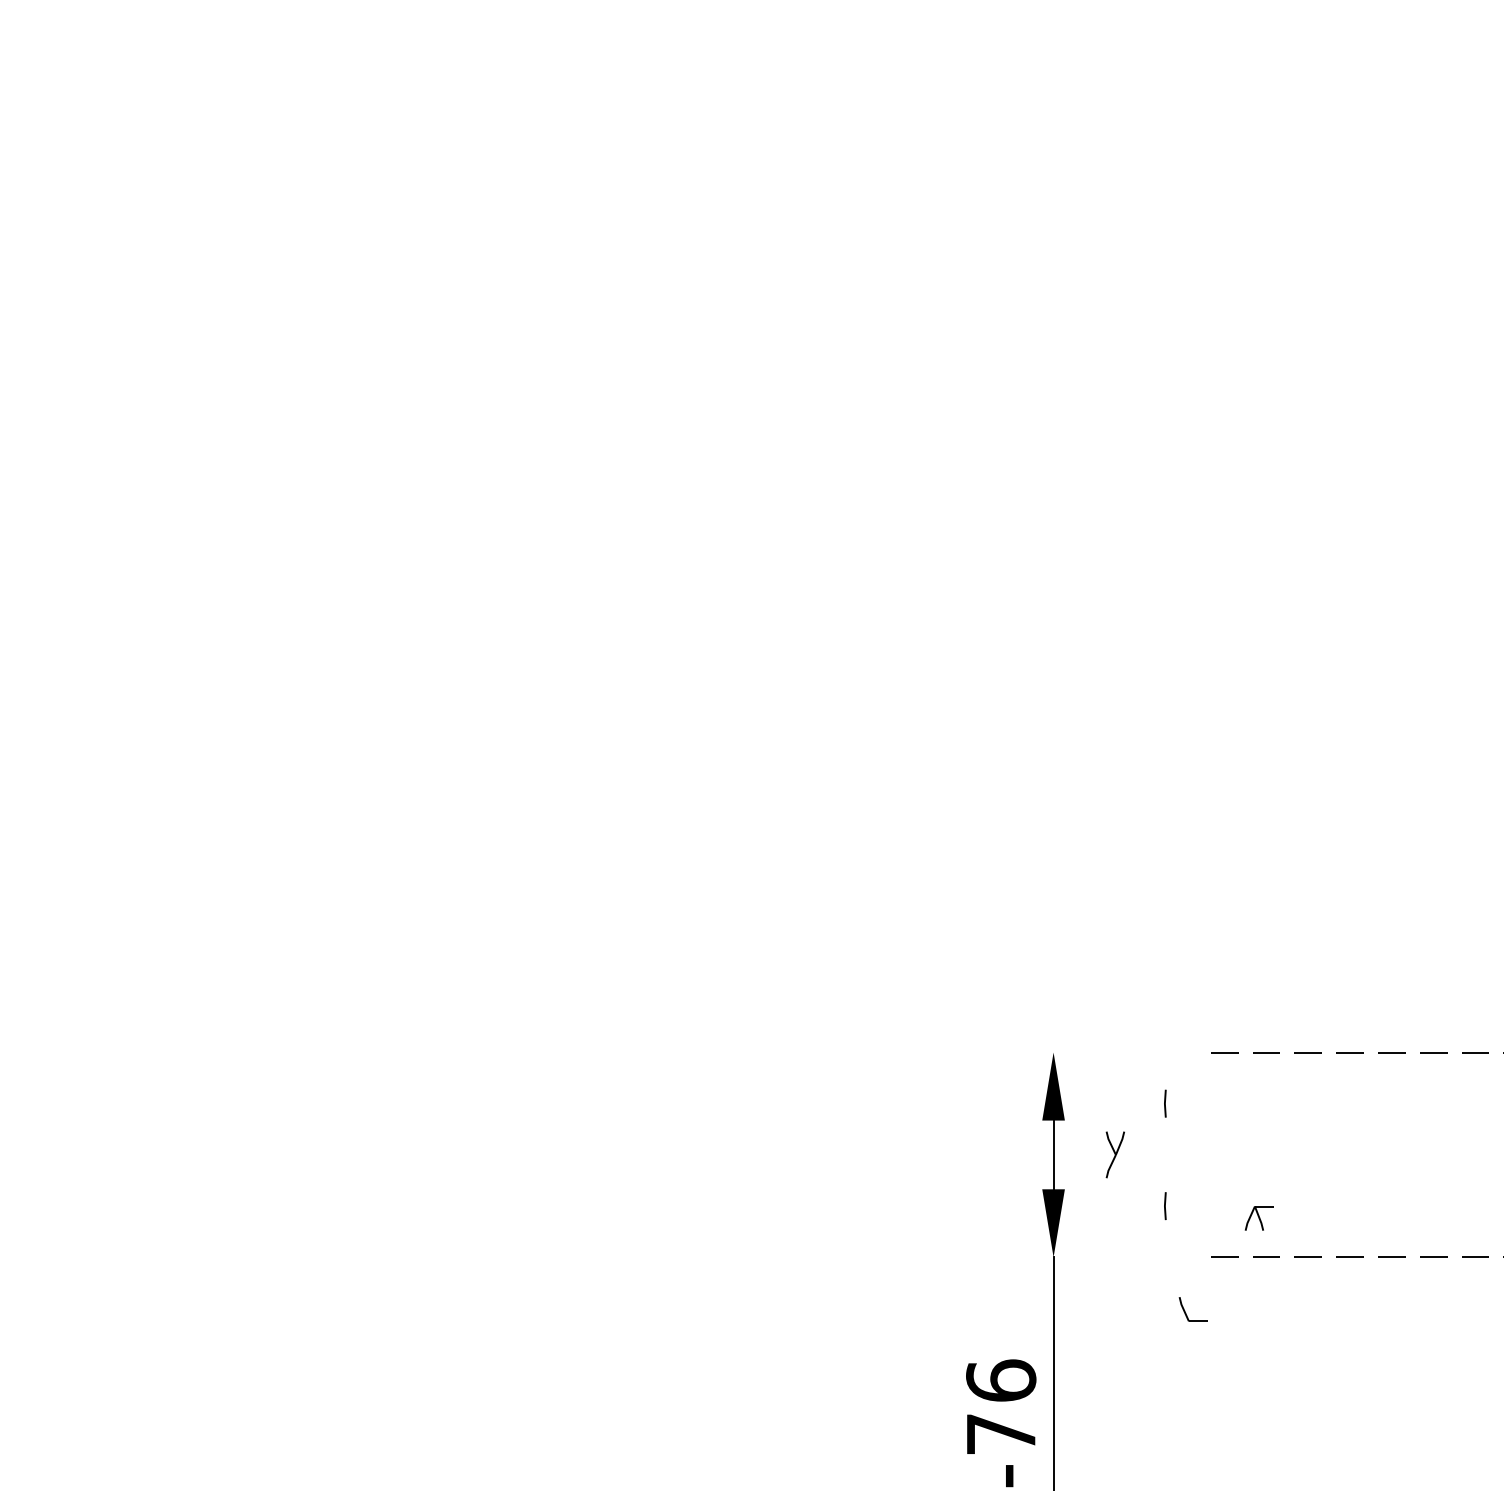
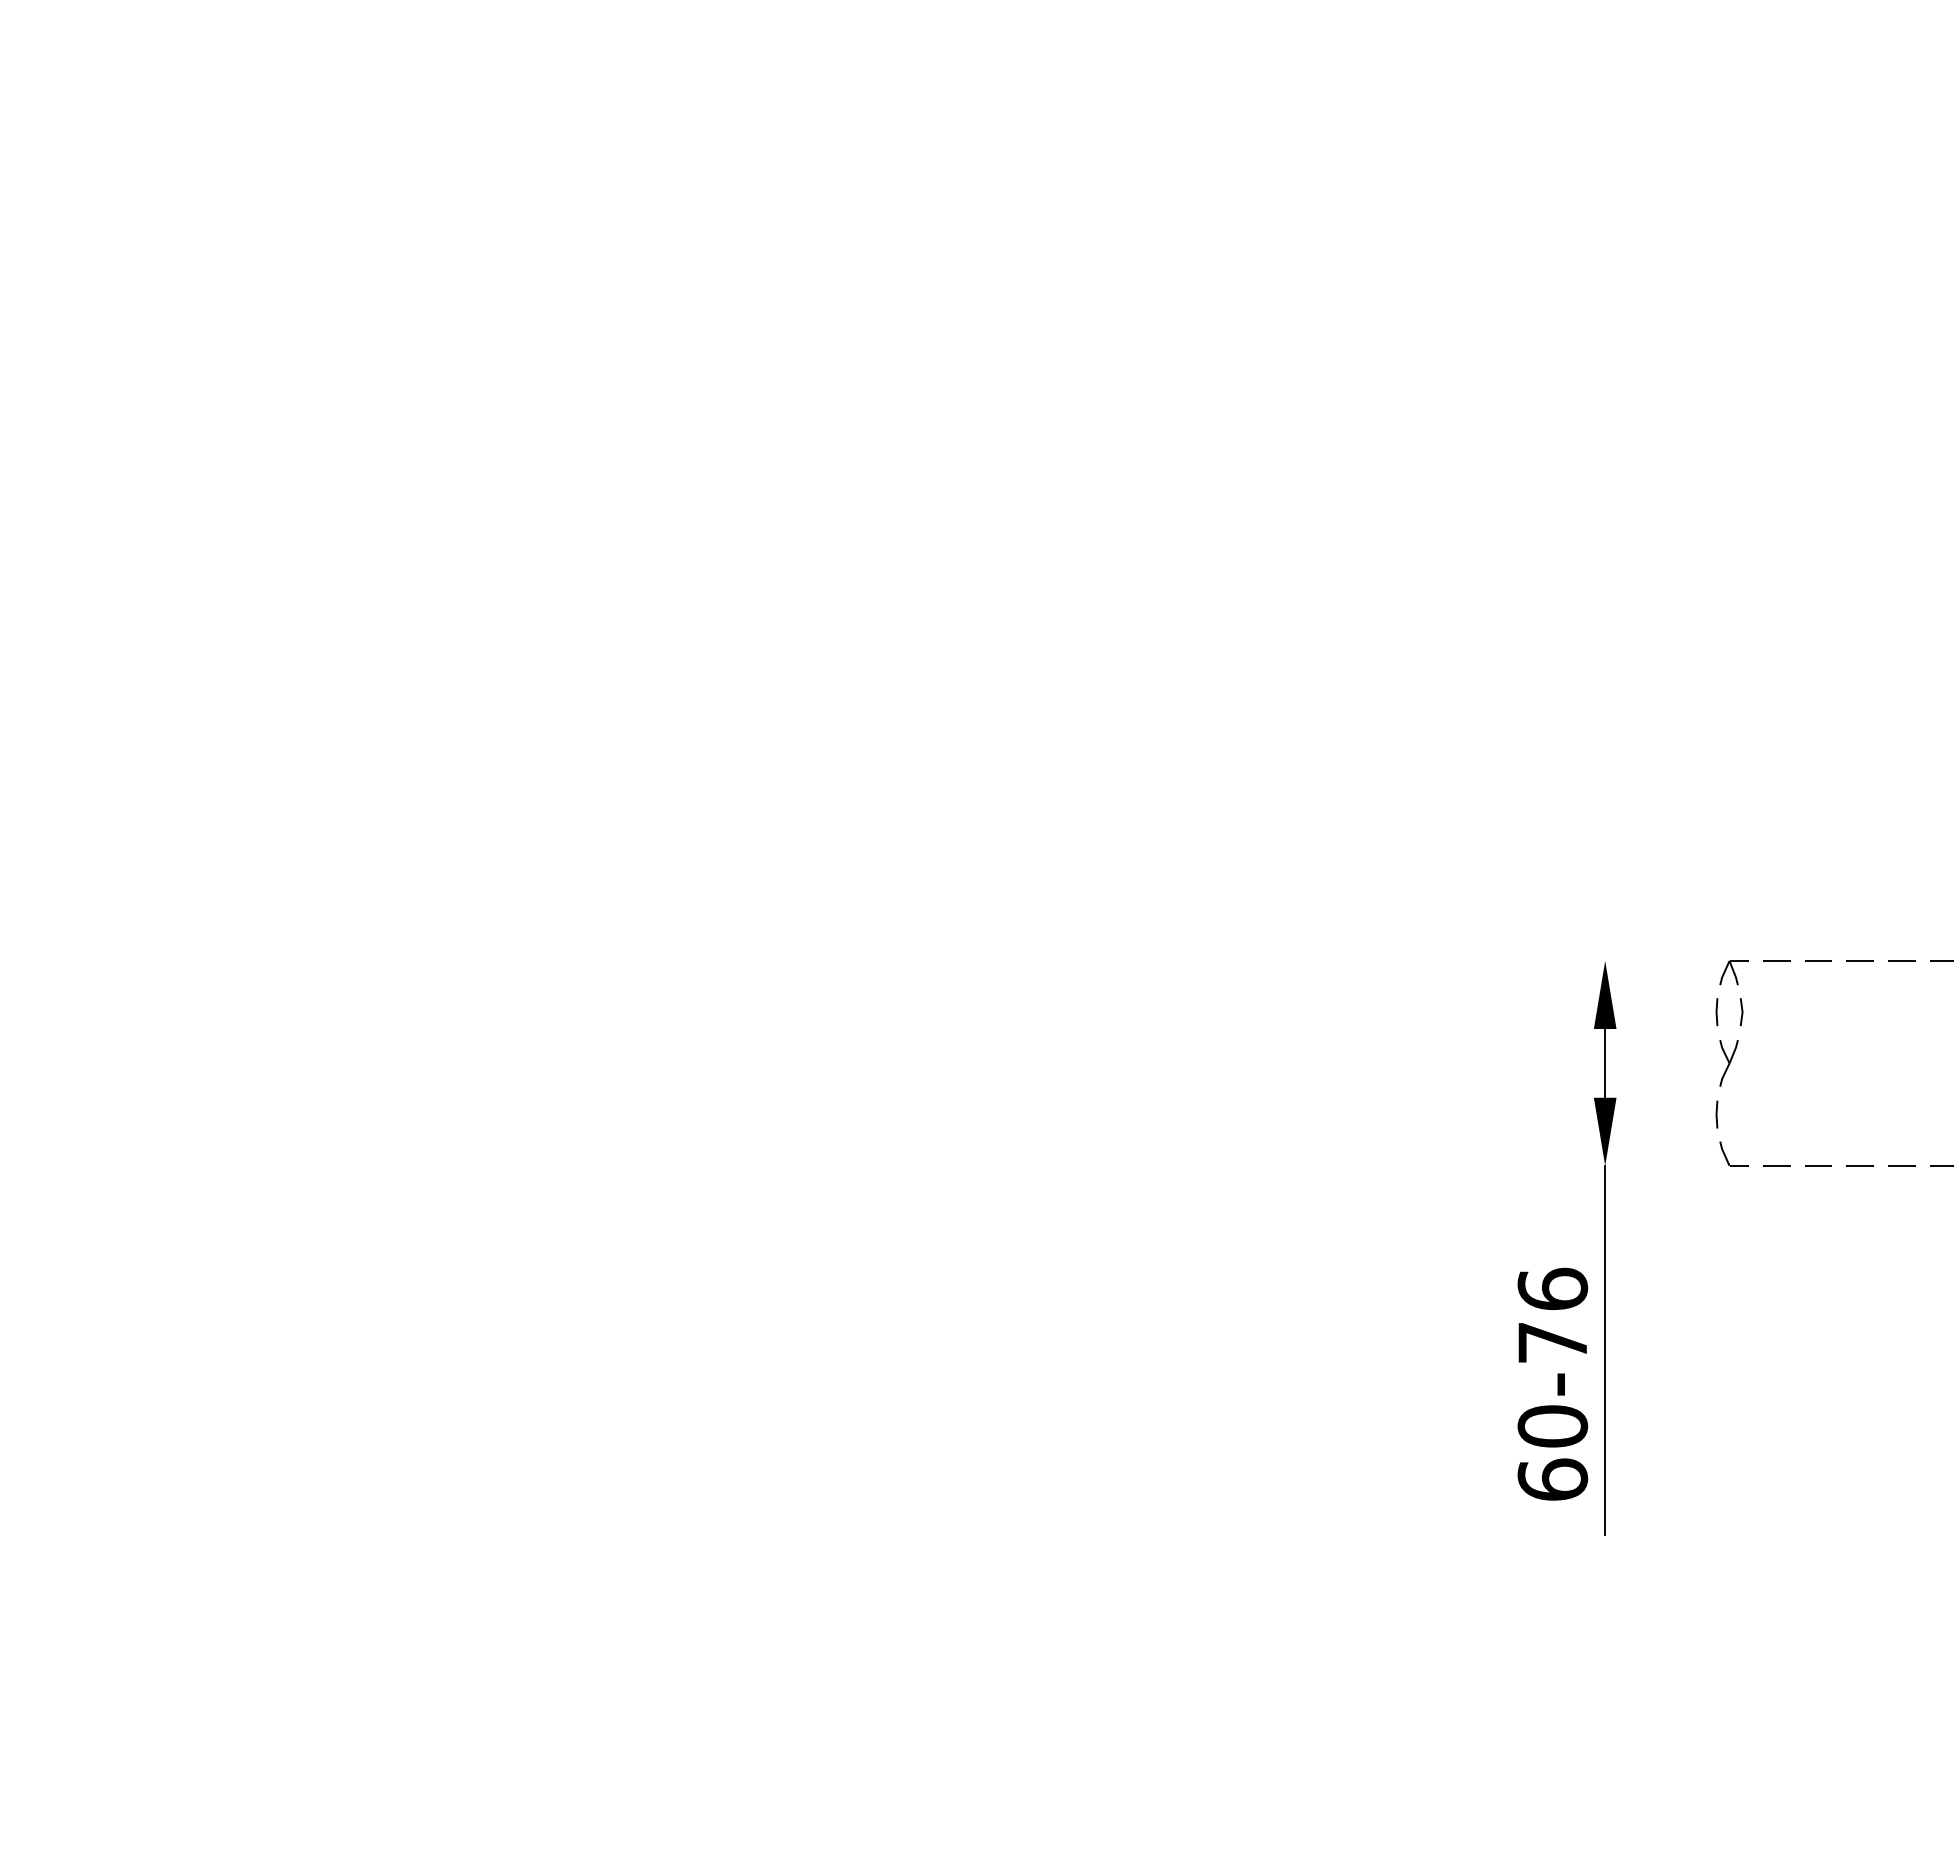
line: (1189, 1104) -> (1741, 1012), added
part: (1114, 1155) -> (1728, 1063), moved
part: (1258, 1218) -> (1733, 972), moved
part: (1185, 1312) -> (1726, 1156), moved

